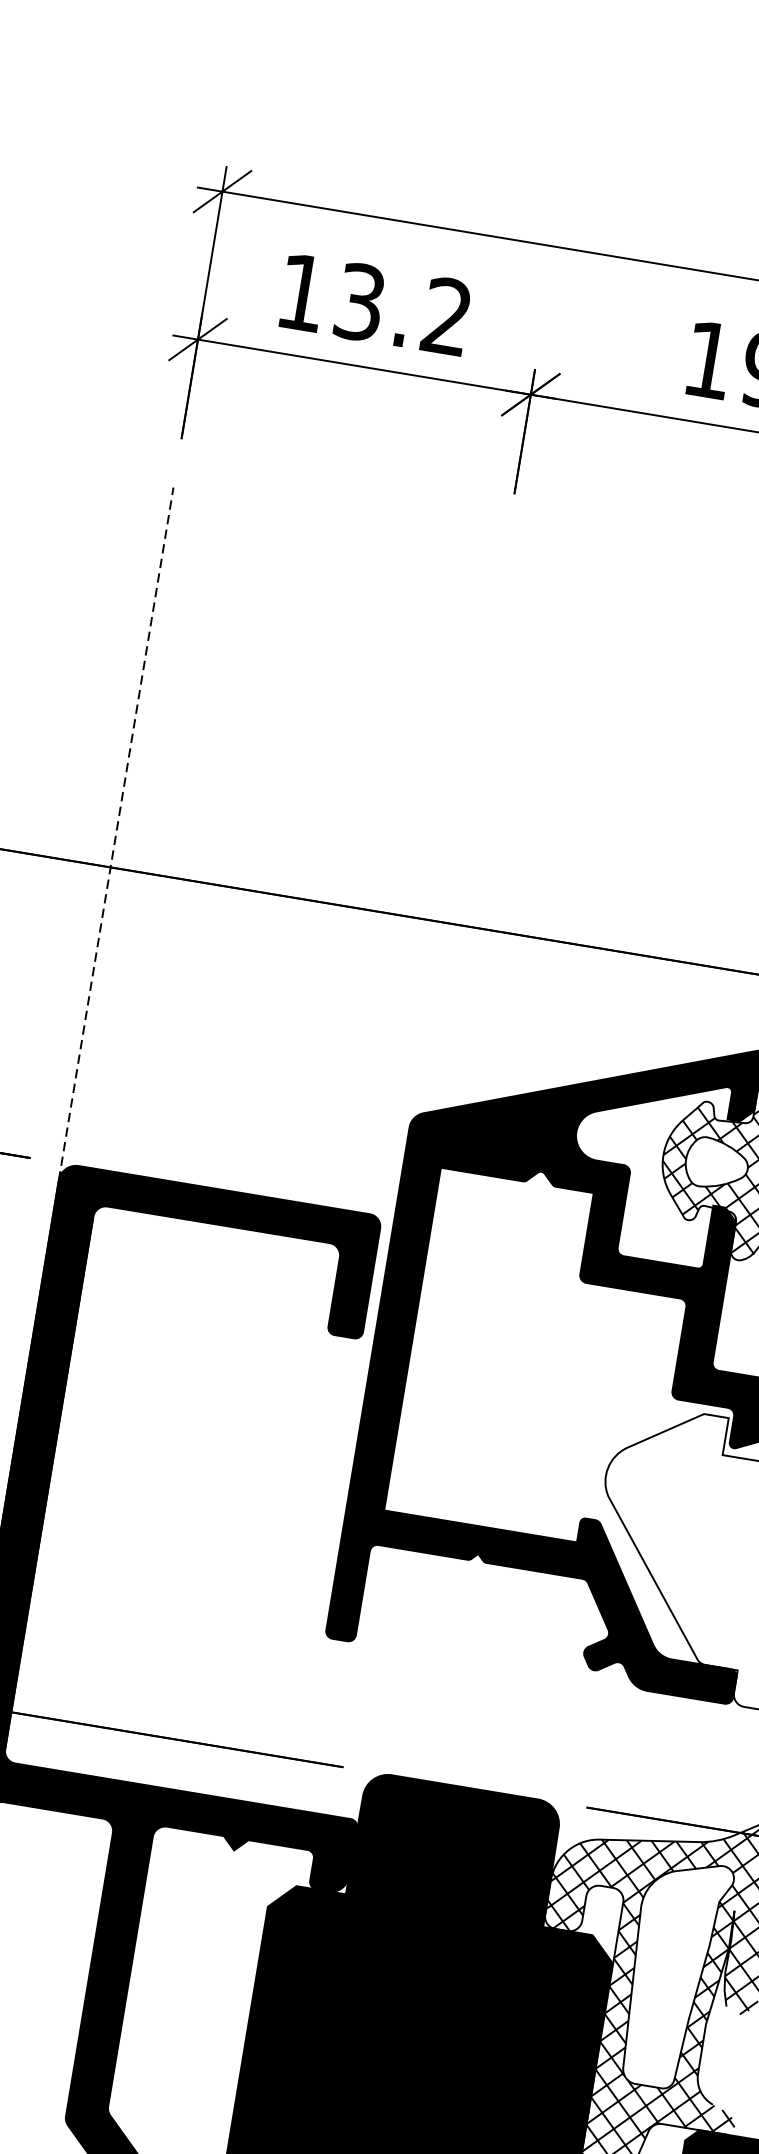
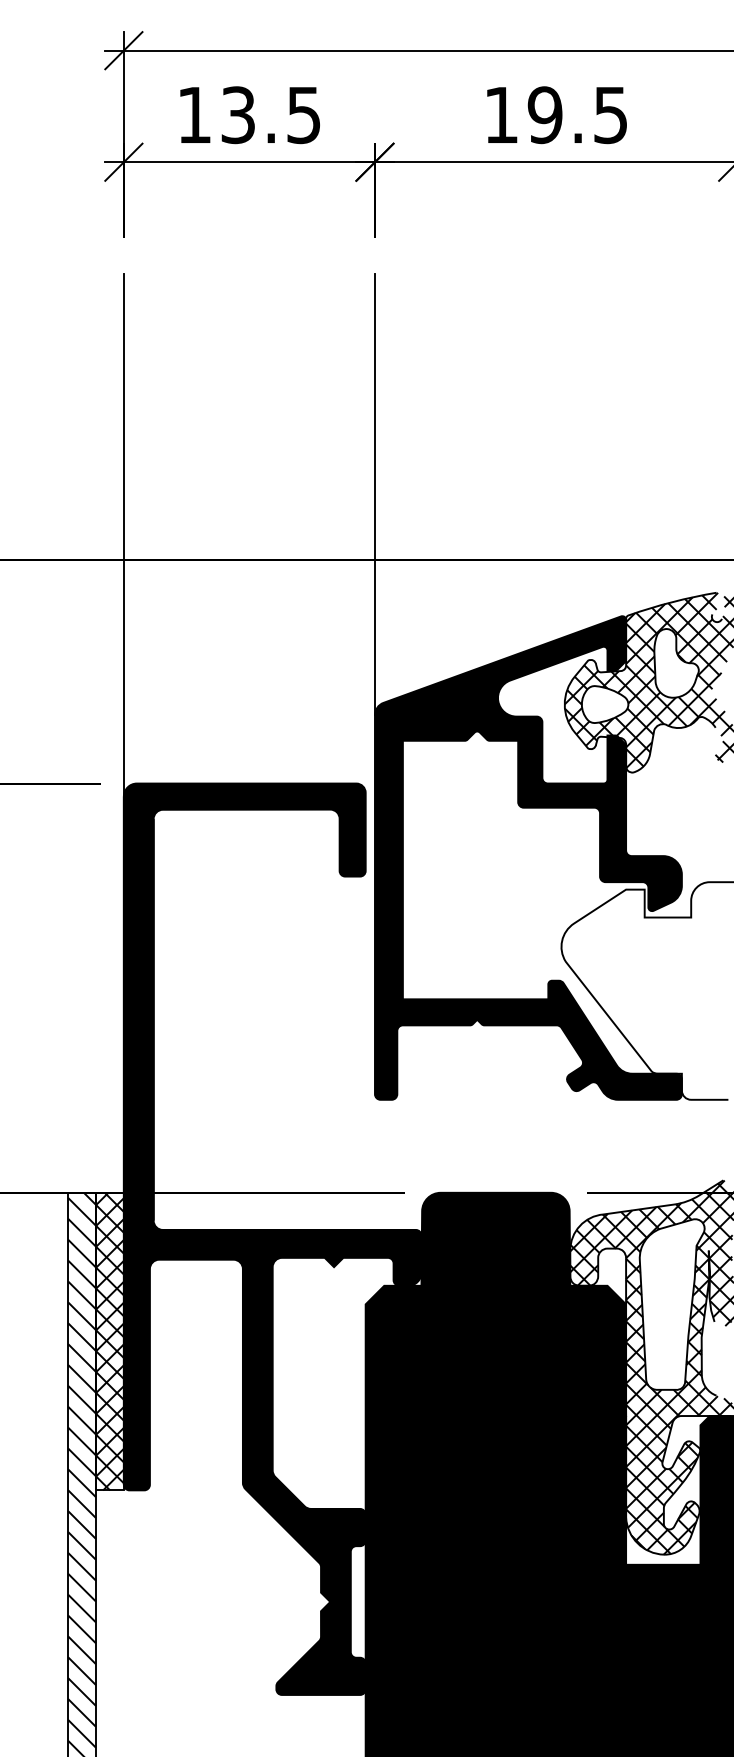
text: (446, 317) -> (303, 115), 13.2 -> 13.5
line: (115, 832) -> (123, 534), dashed -> solid
line: (457, 835) -> (374, 494), added

